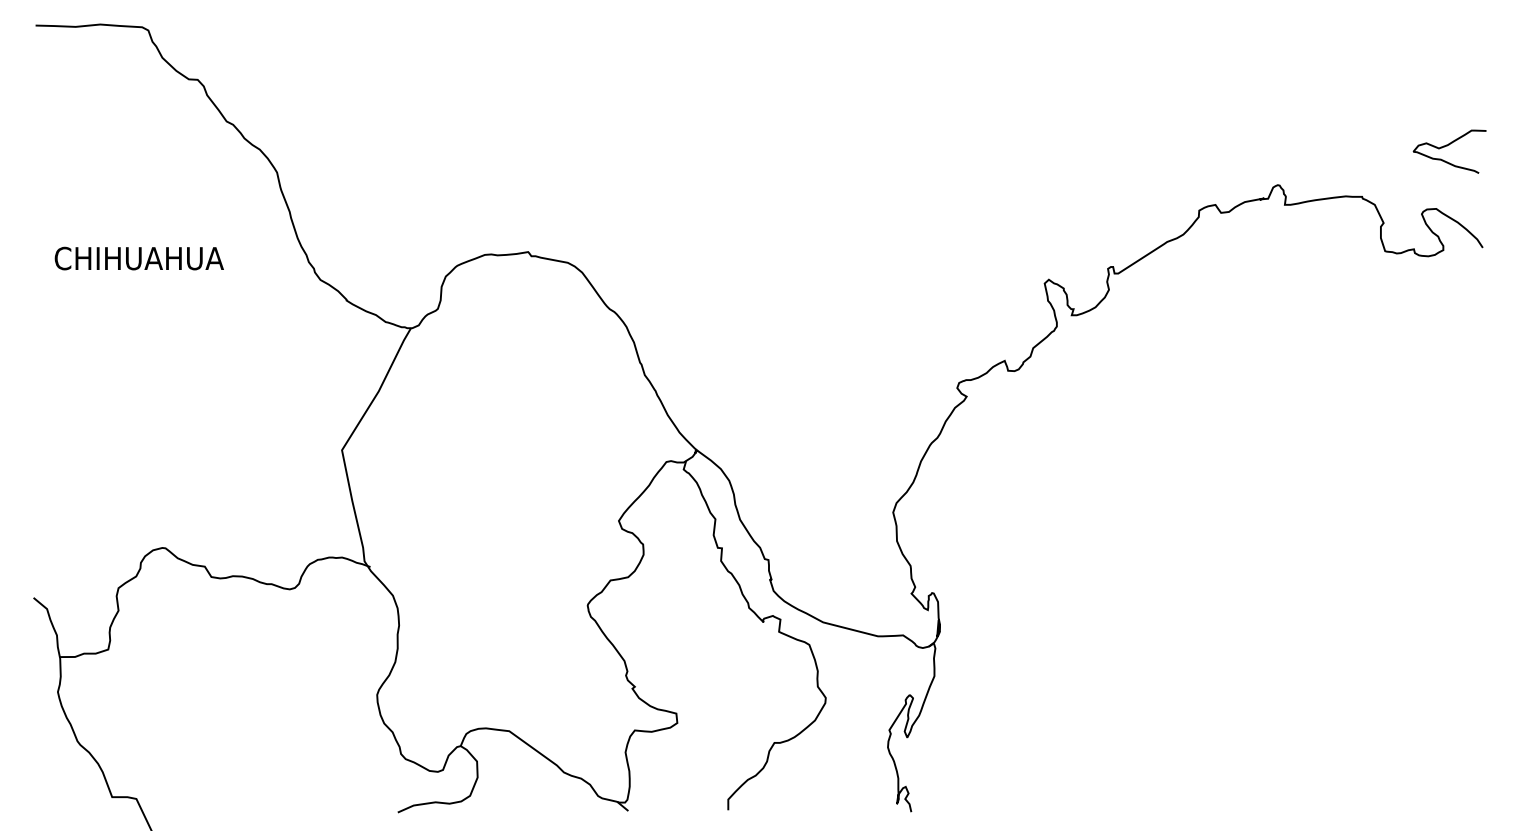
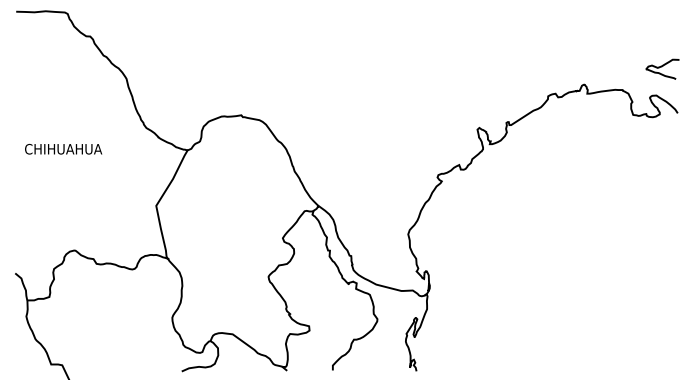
text: (139, 259) -> (63, 149), moved

